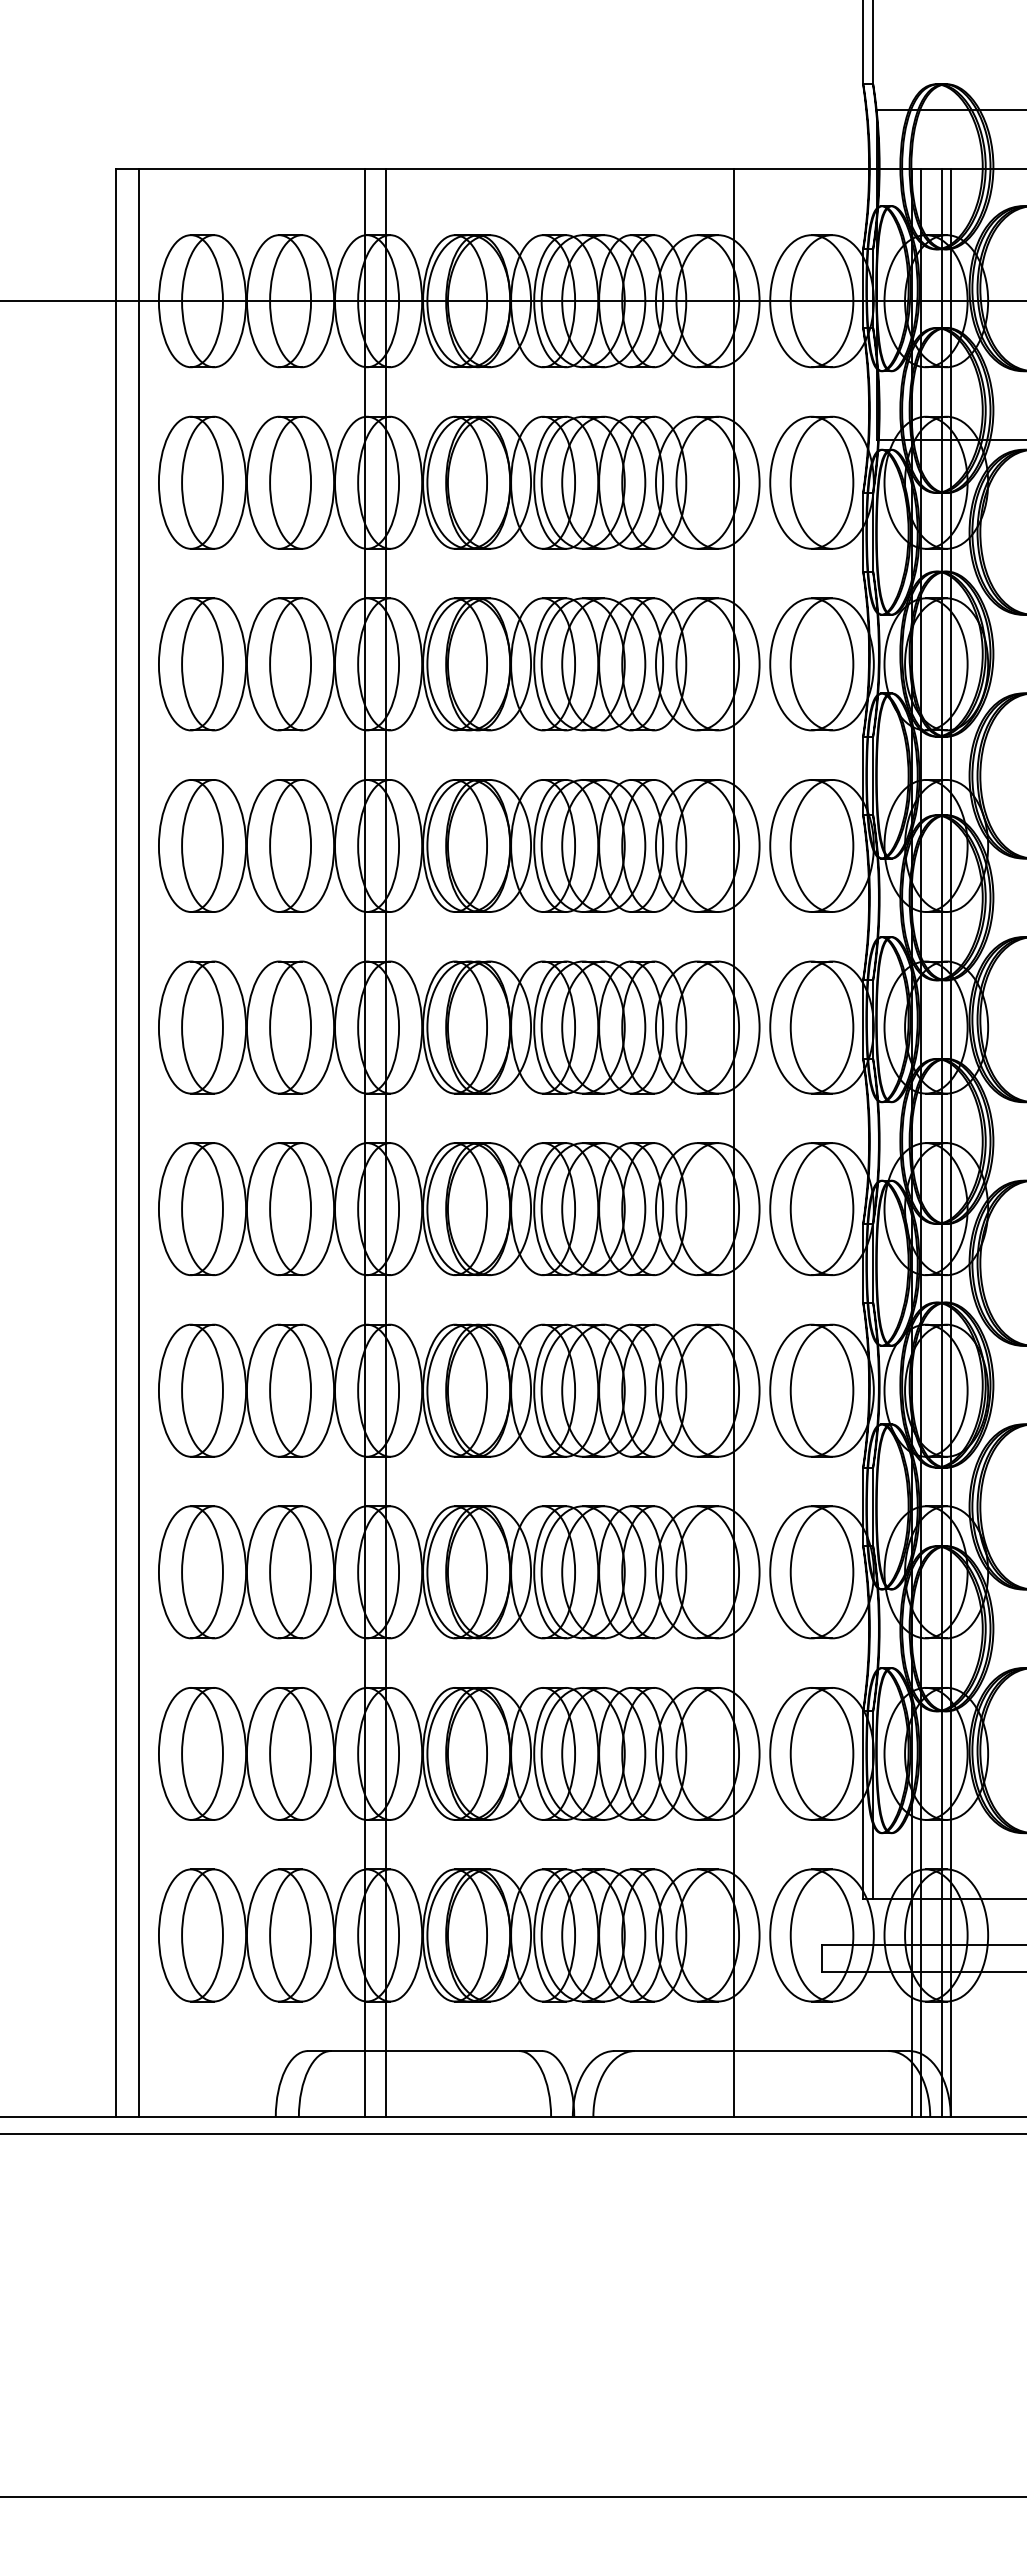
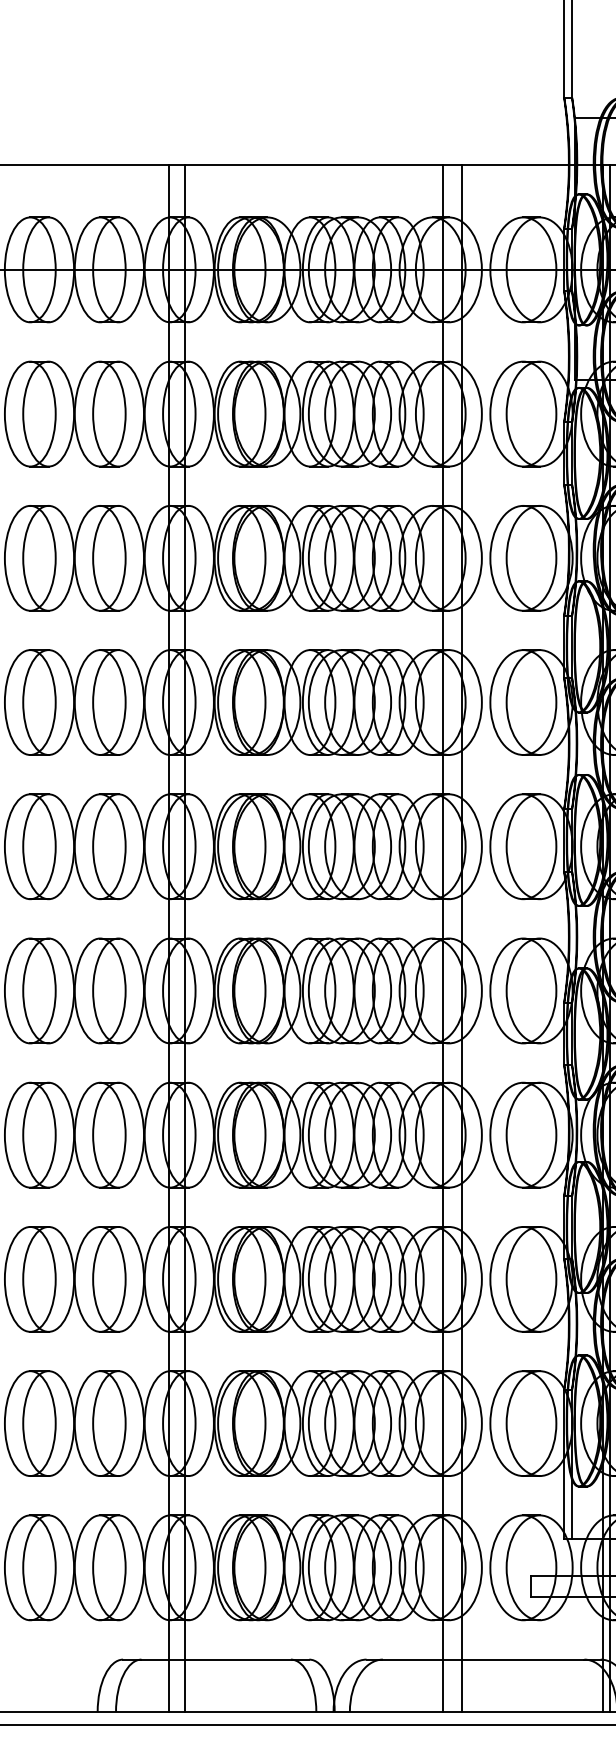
line: (711, 1143) -> (443, 938), added

